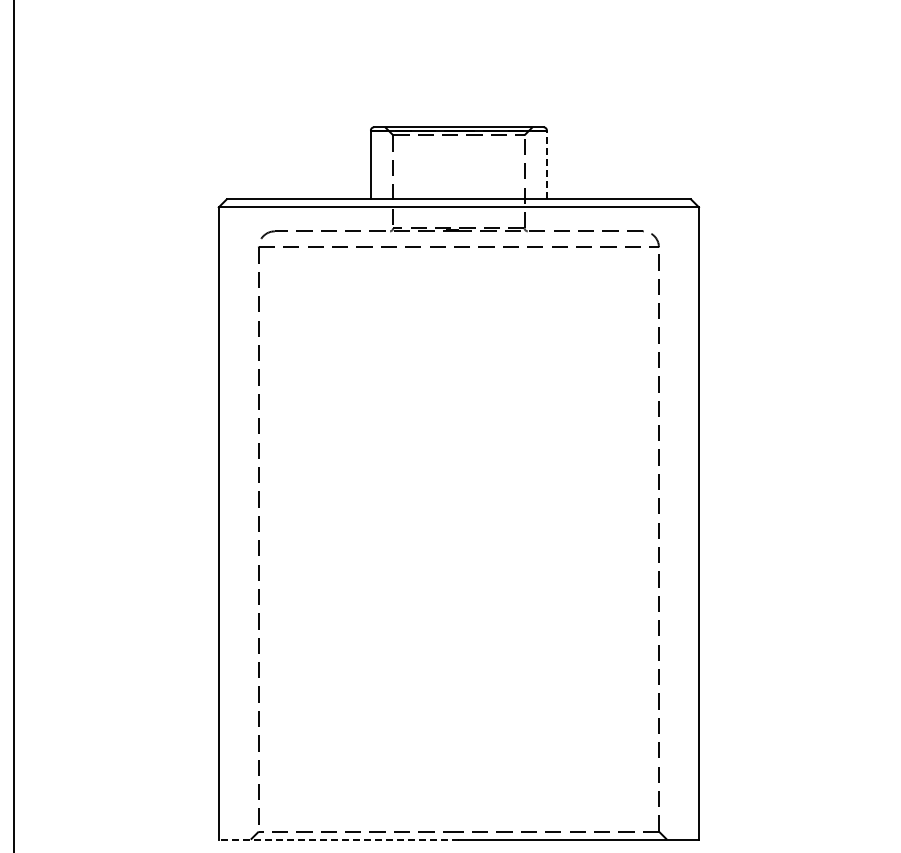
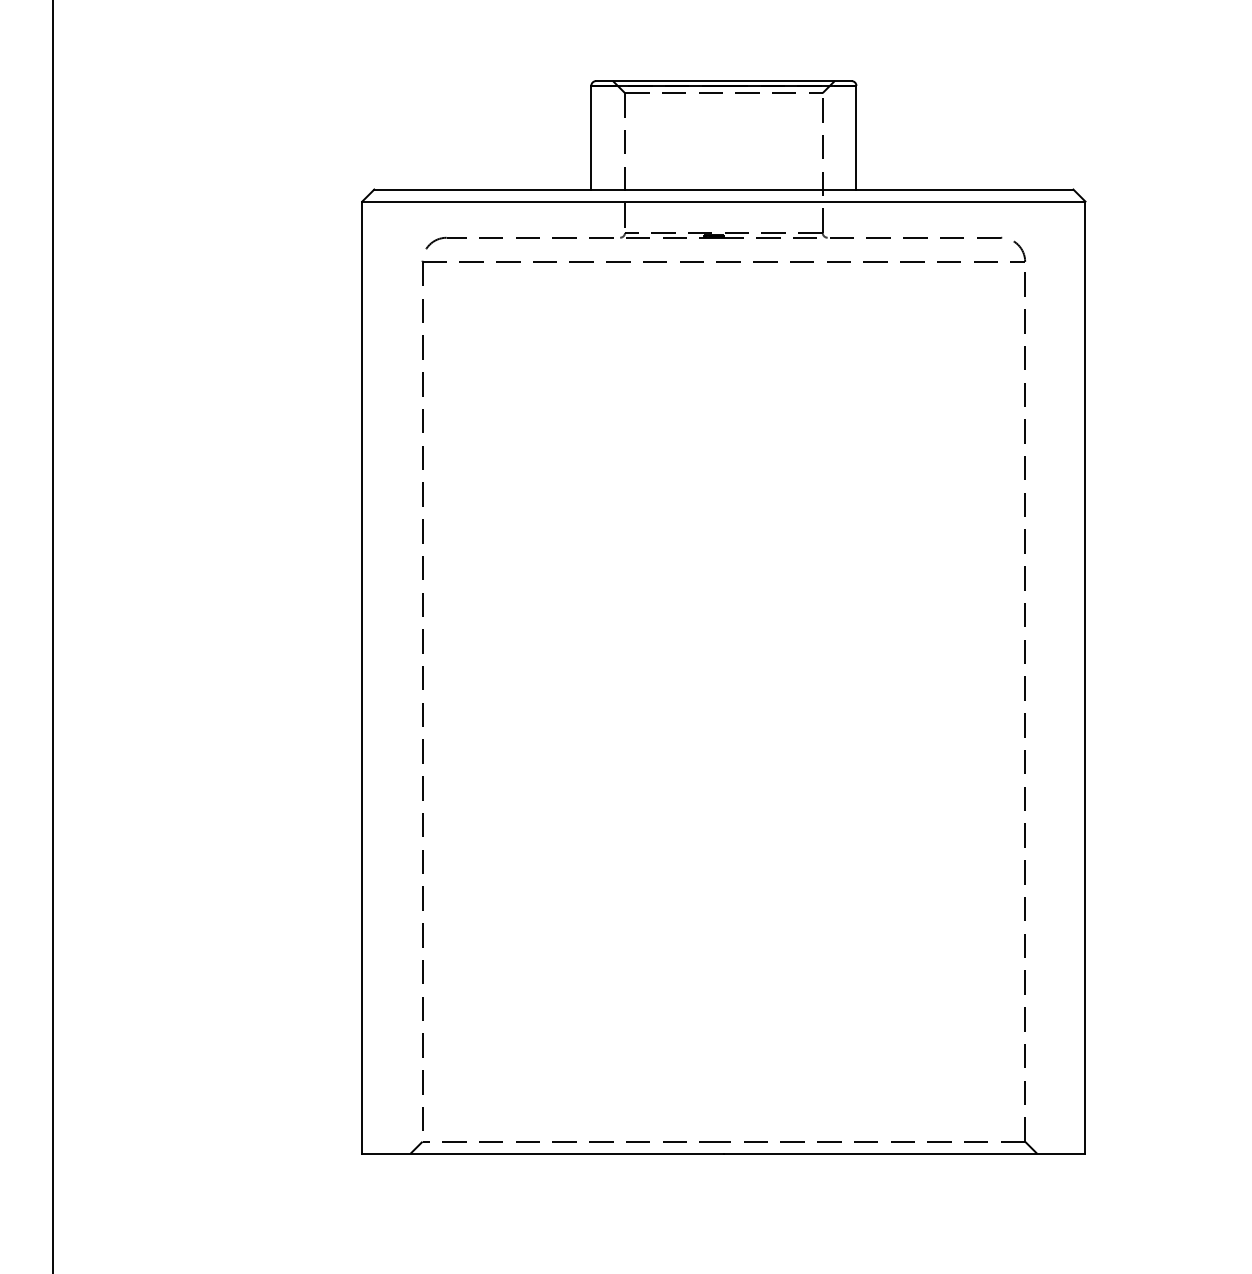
line: (546, 164) -> (855, 137), dashed -> solid
line: (338, 839) -> (542, 1153), dashed -> solid

